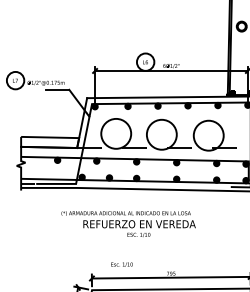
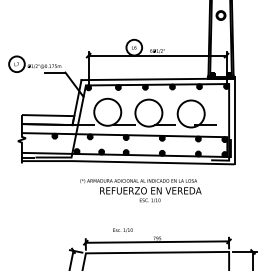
text: (128, 223) -> (140, 190), moved
text: (121, 264) -> (122, 230), moved

